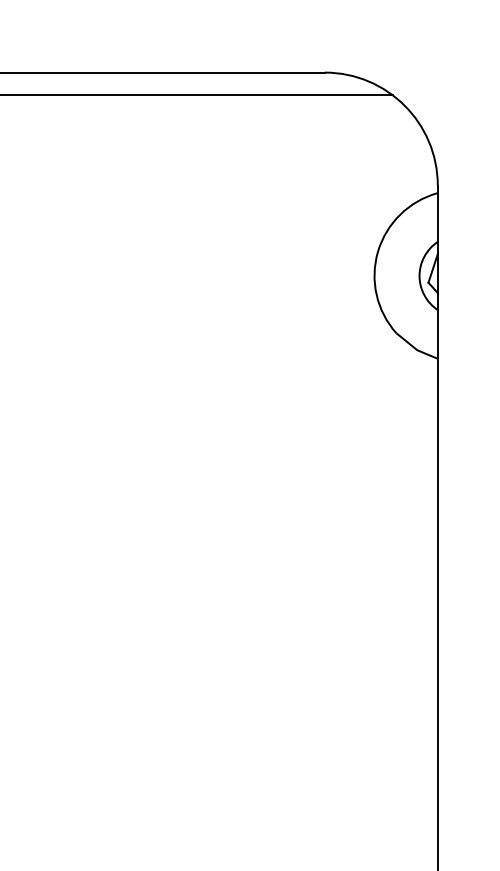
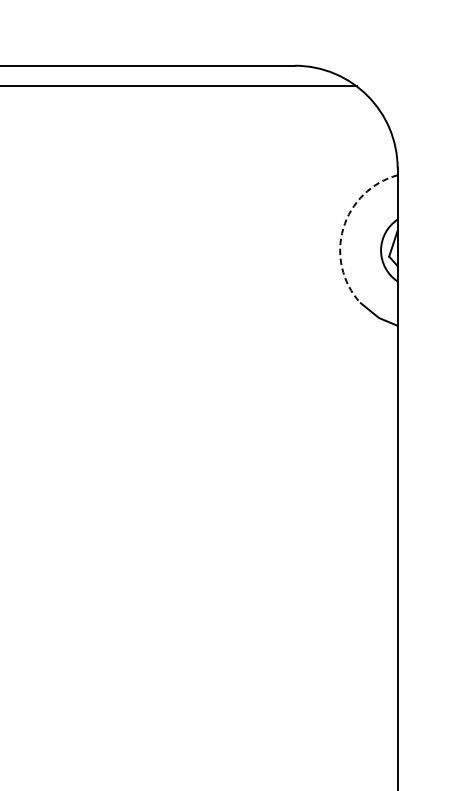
arc: (378, 251) -> (343, 228), solid -> dashed

